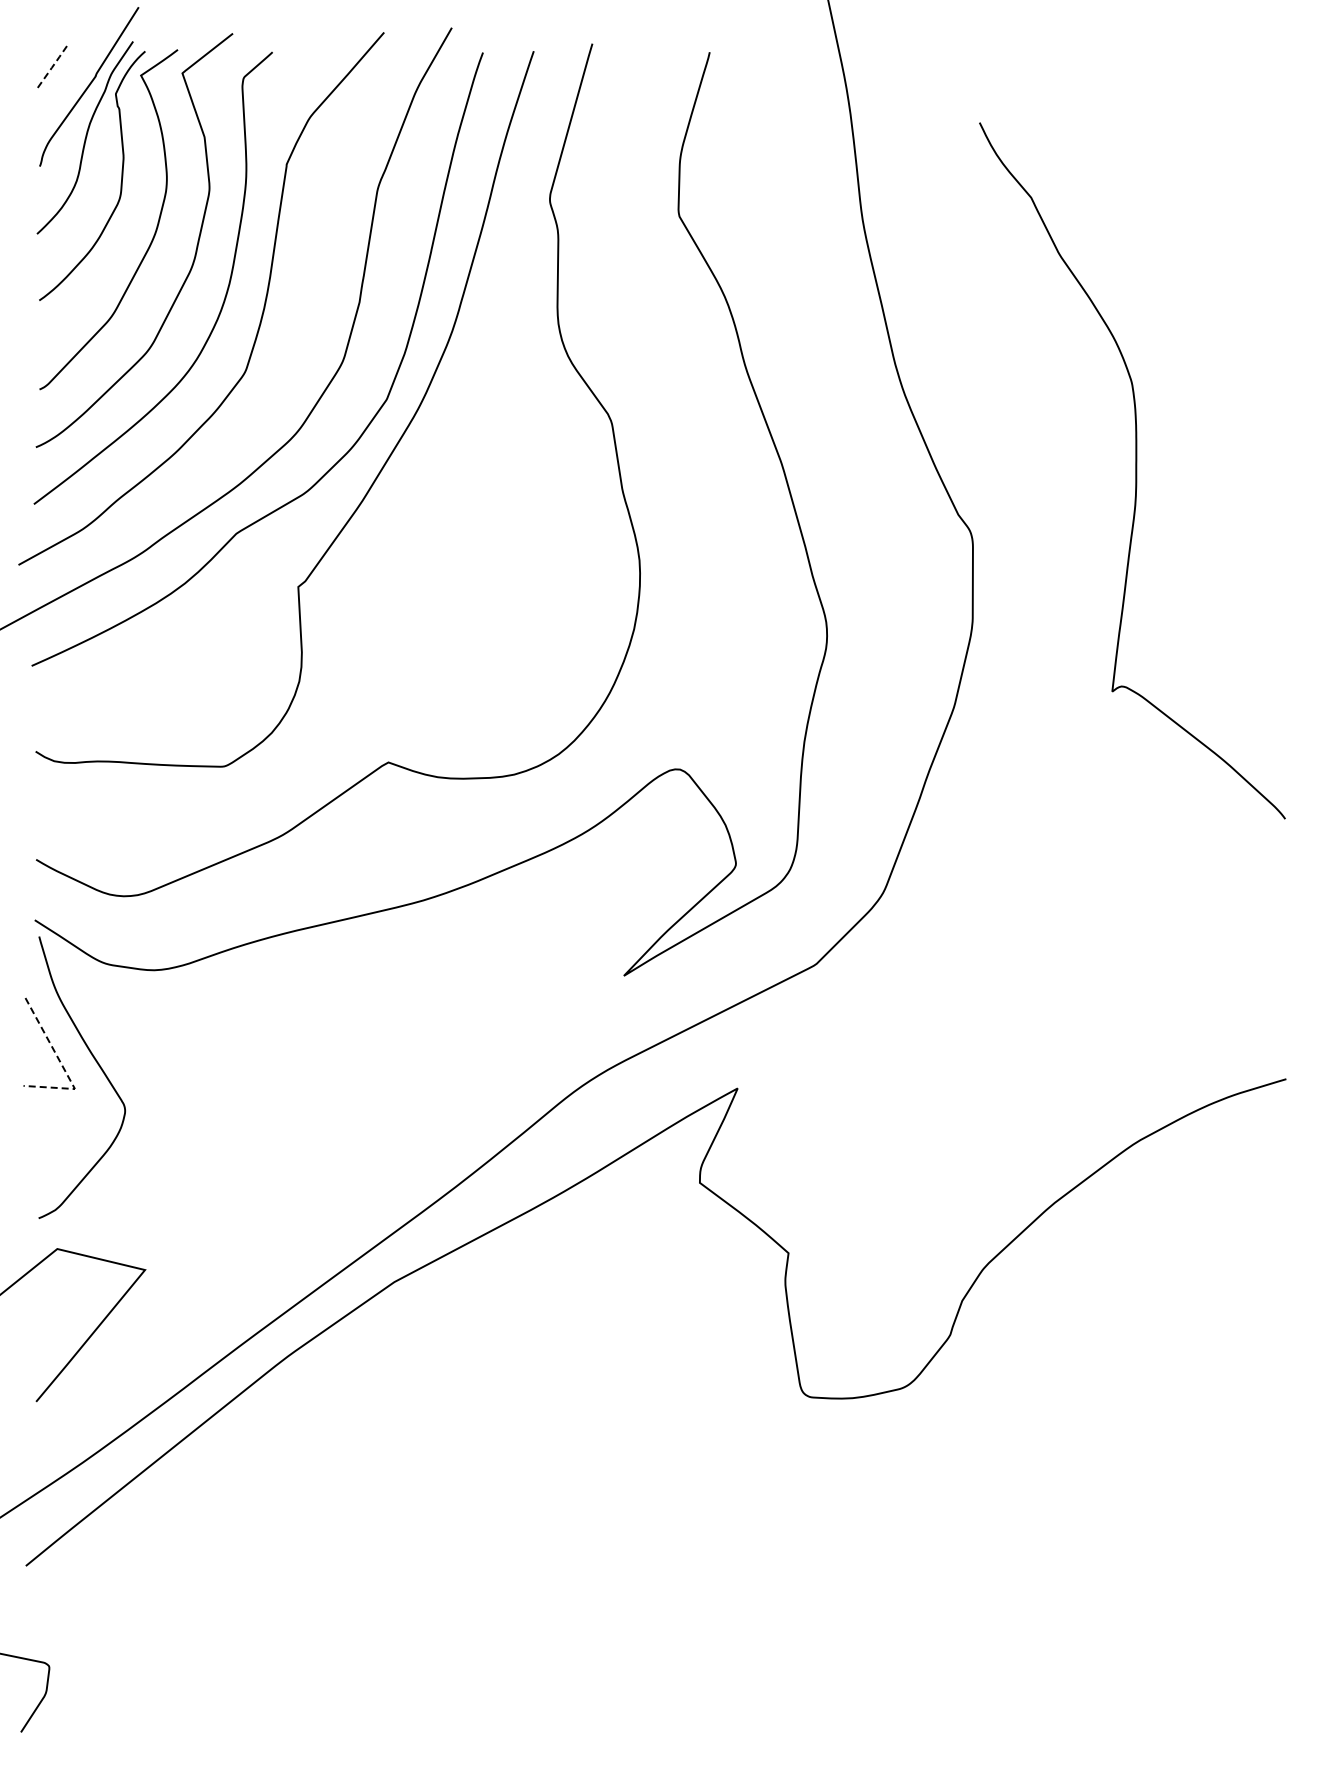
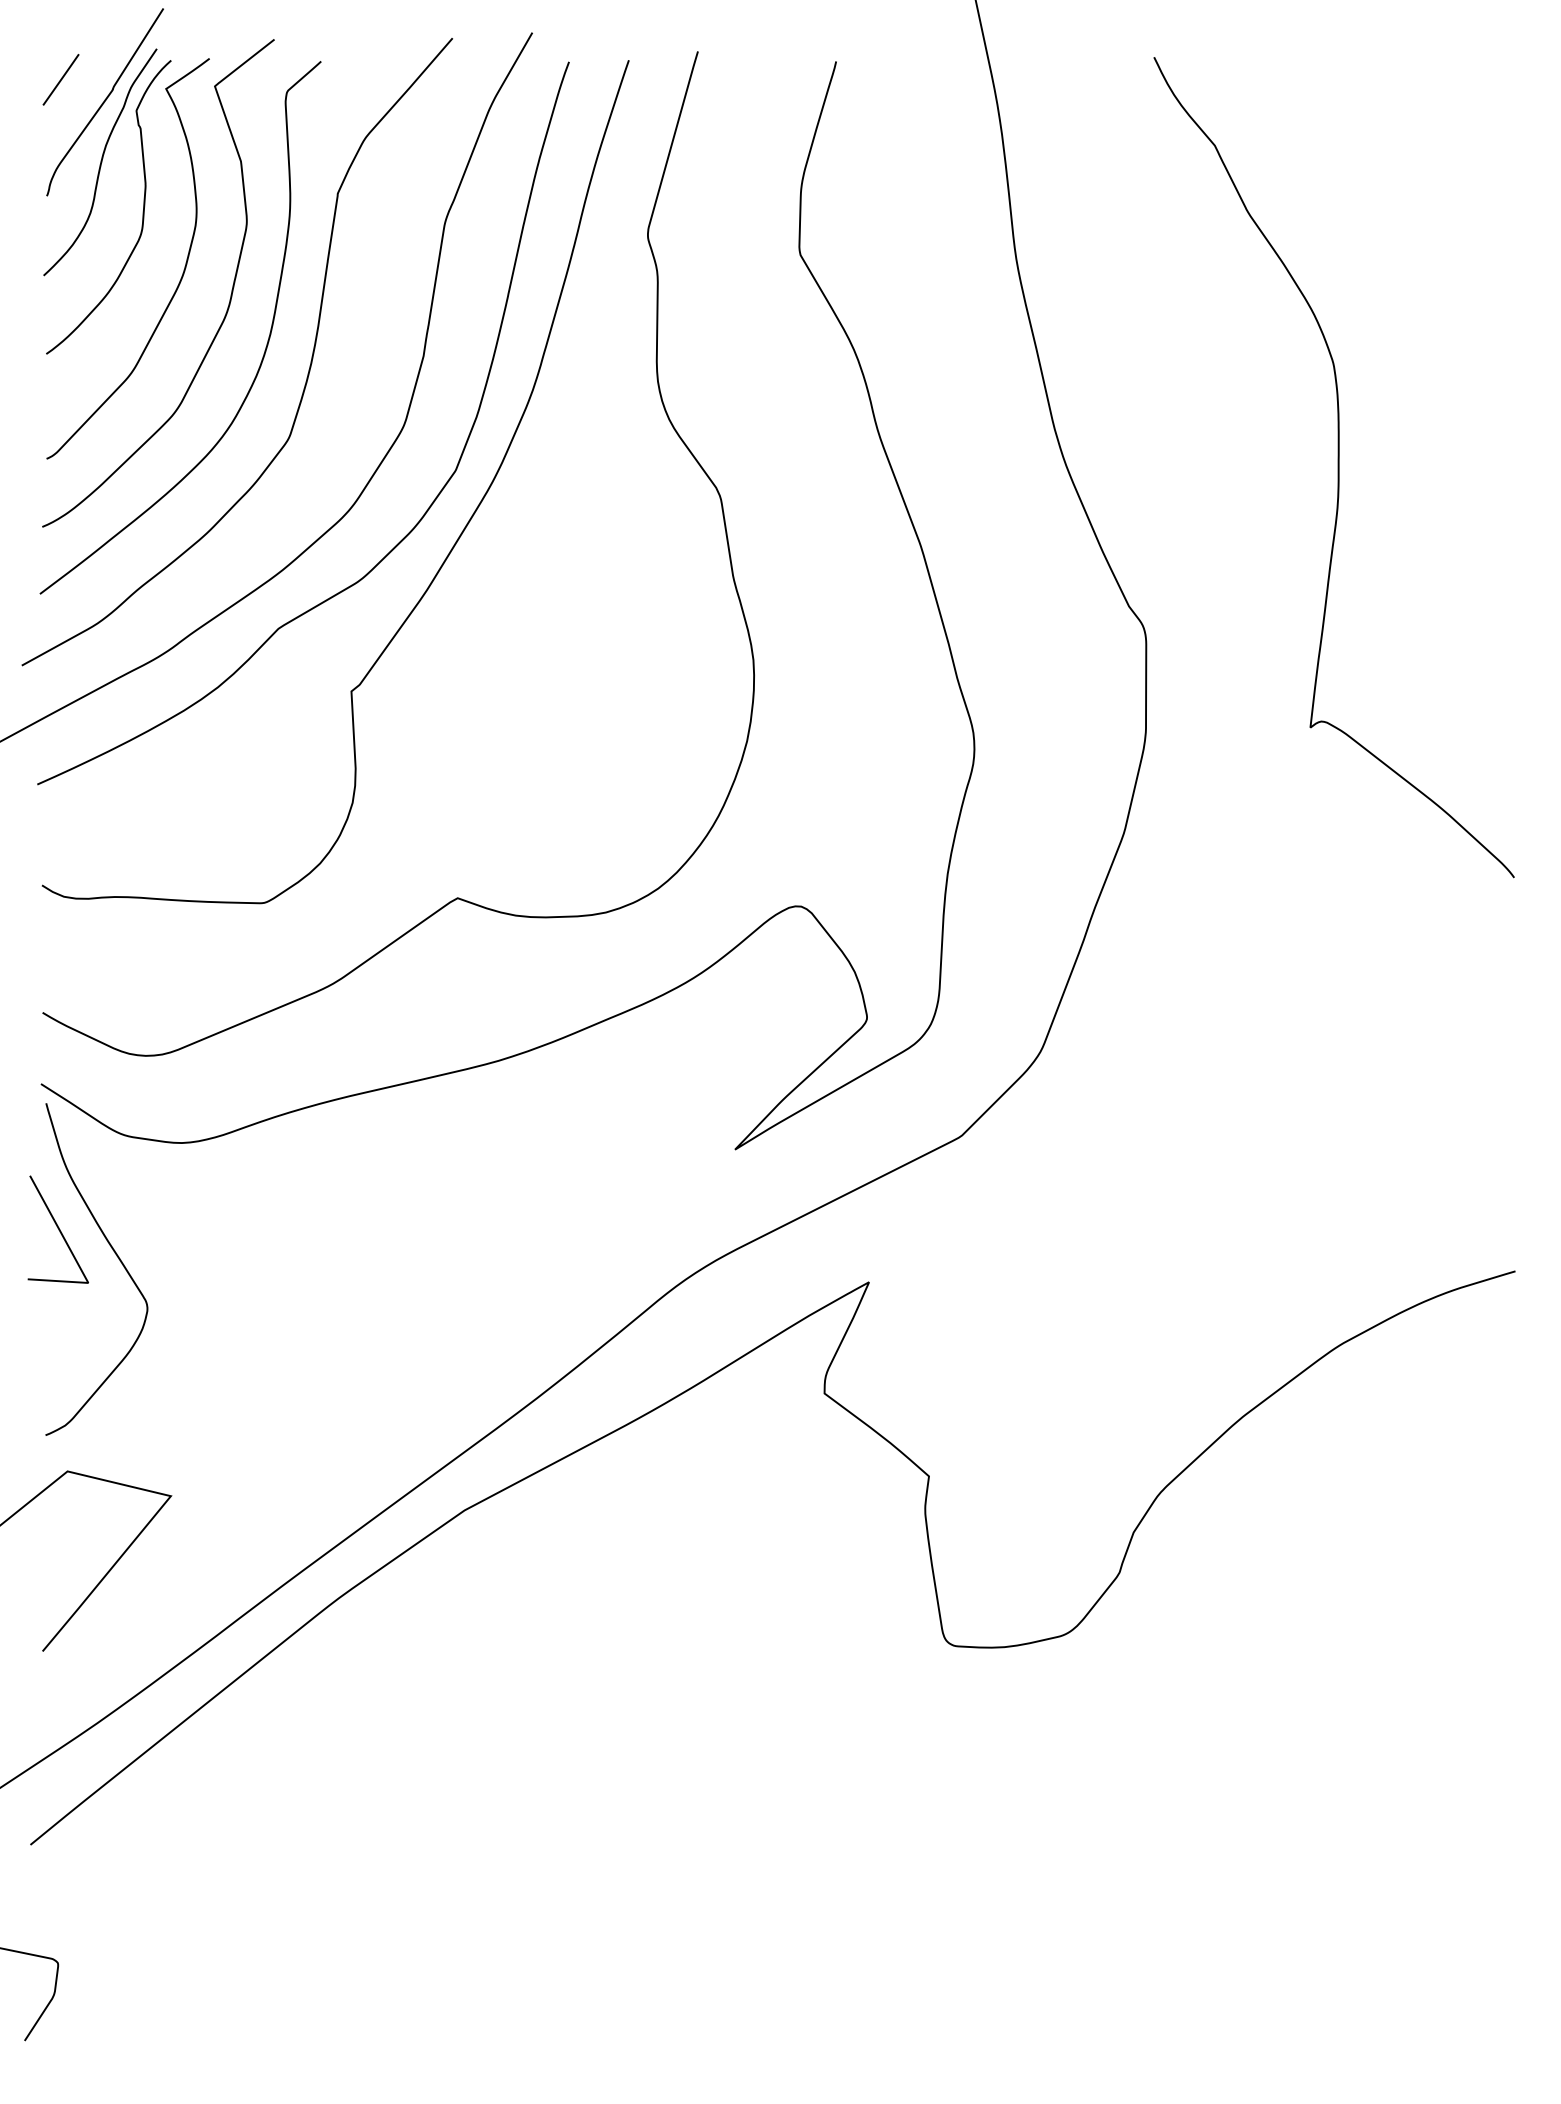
line: (51, 67) -> (60, 79), dashed -> solid
curve: (1135, 470) -> (1337, 467), moved
line: (63, 1067) -> (74, 1257), dashed -> solid

